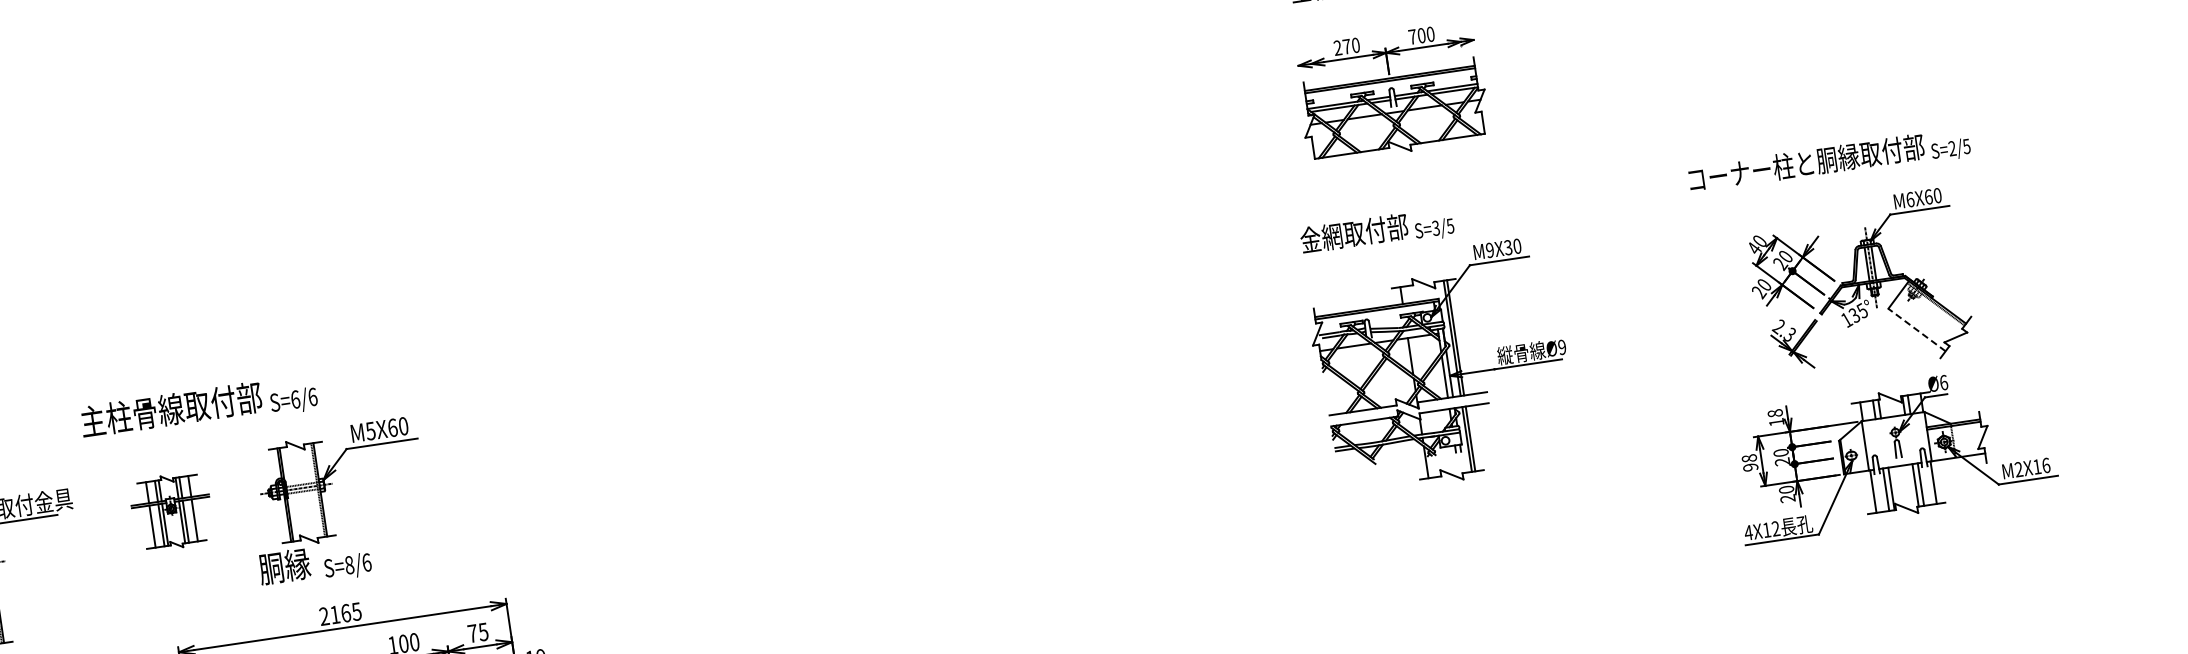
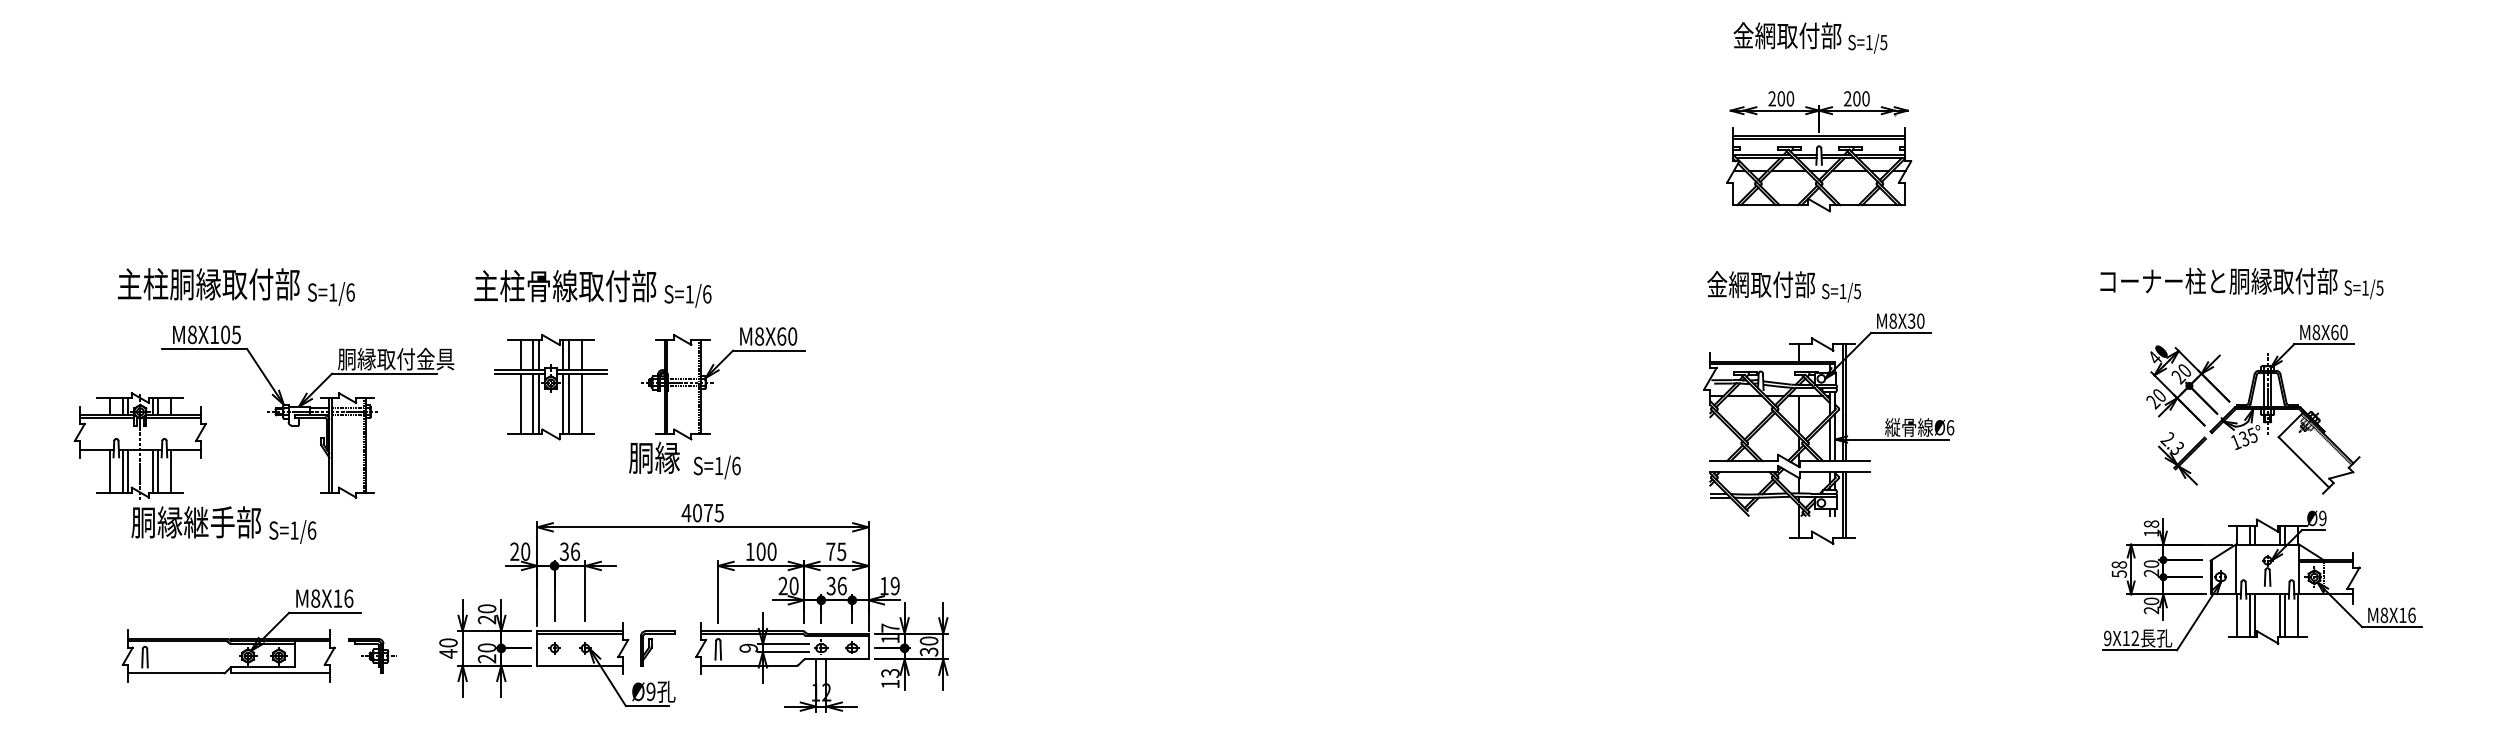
text: (1412, 36) -> (1847, 98), 700 -> 200
text: (1347, 46) -> (1781, 98), 270 -> 200
text: (1952, 148) -> (2365, 287), S=2/5 -> S=1/5
text: (1910, 199) -> (2316, 332), M6X60 -> M8X60
text: (1435, 228) -> (1842, 291), S=3/5 -> S=1/5
text: (1489, 249) -> (1892, 320), M9X30 -> M8X30
line: (1916, 330) -> (2303, 462), dashed -> solid
text: (1562, 347) -> (1950, 427), Ø9 -> Ø6
text: (1943, 382) -> (2322, 518), Ø6 -> Ø9
text: (295, 399) -> (689, 294), S=6/6 -> S=1/6
text: (370, 431) -> (759, 336), M5X60 -> M8X60
text: (1749, 467) -> (2118, 573), 98 -> 58
text: (2019, 469) -> (2384, 615), M2X16 -> M8X16
part: (171, 512) -> (550, 387), size x1.43
text: (1748, 532) -> (2107, 638), 4X12 -> 9X12
text: (349, 564) -> (718, 465), S=8/6 -> S=1/6
text: (334, 614) -> (696, 512), 2165 -> 4075

